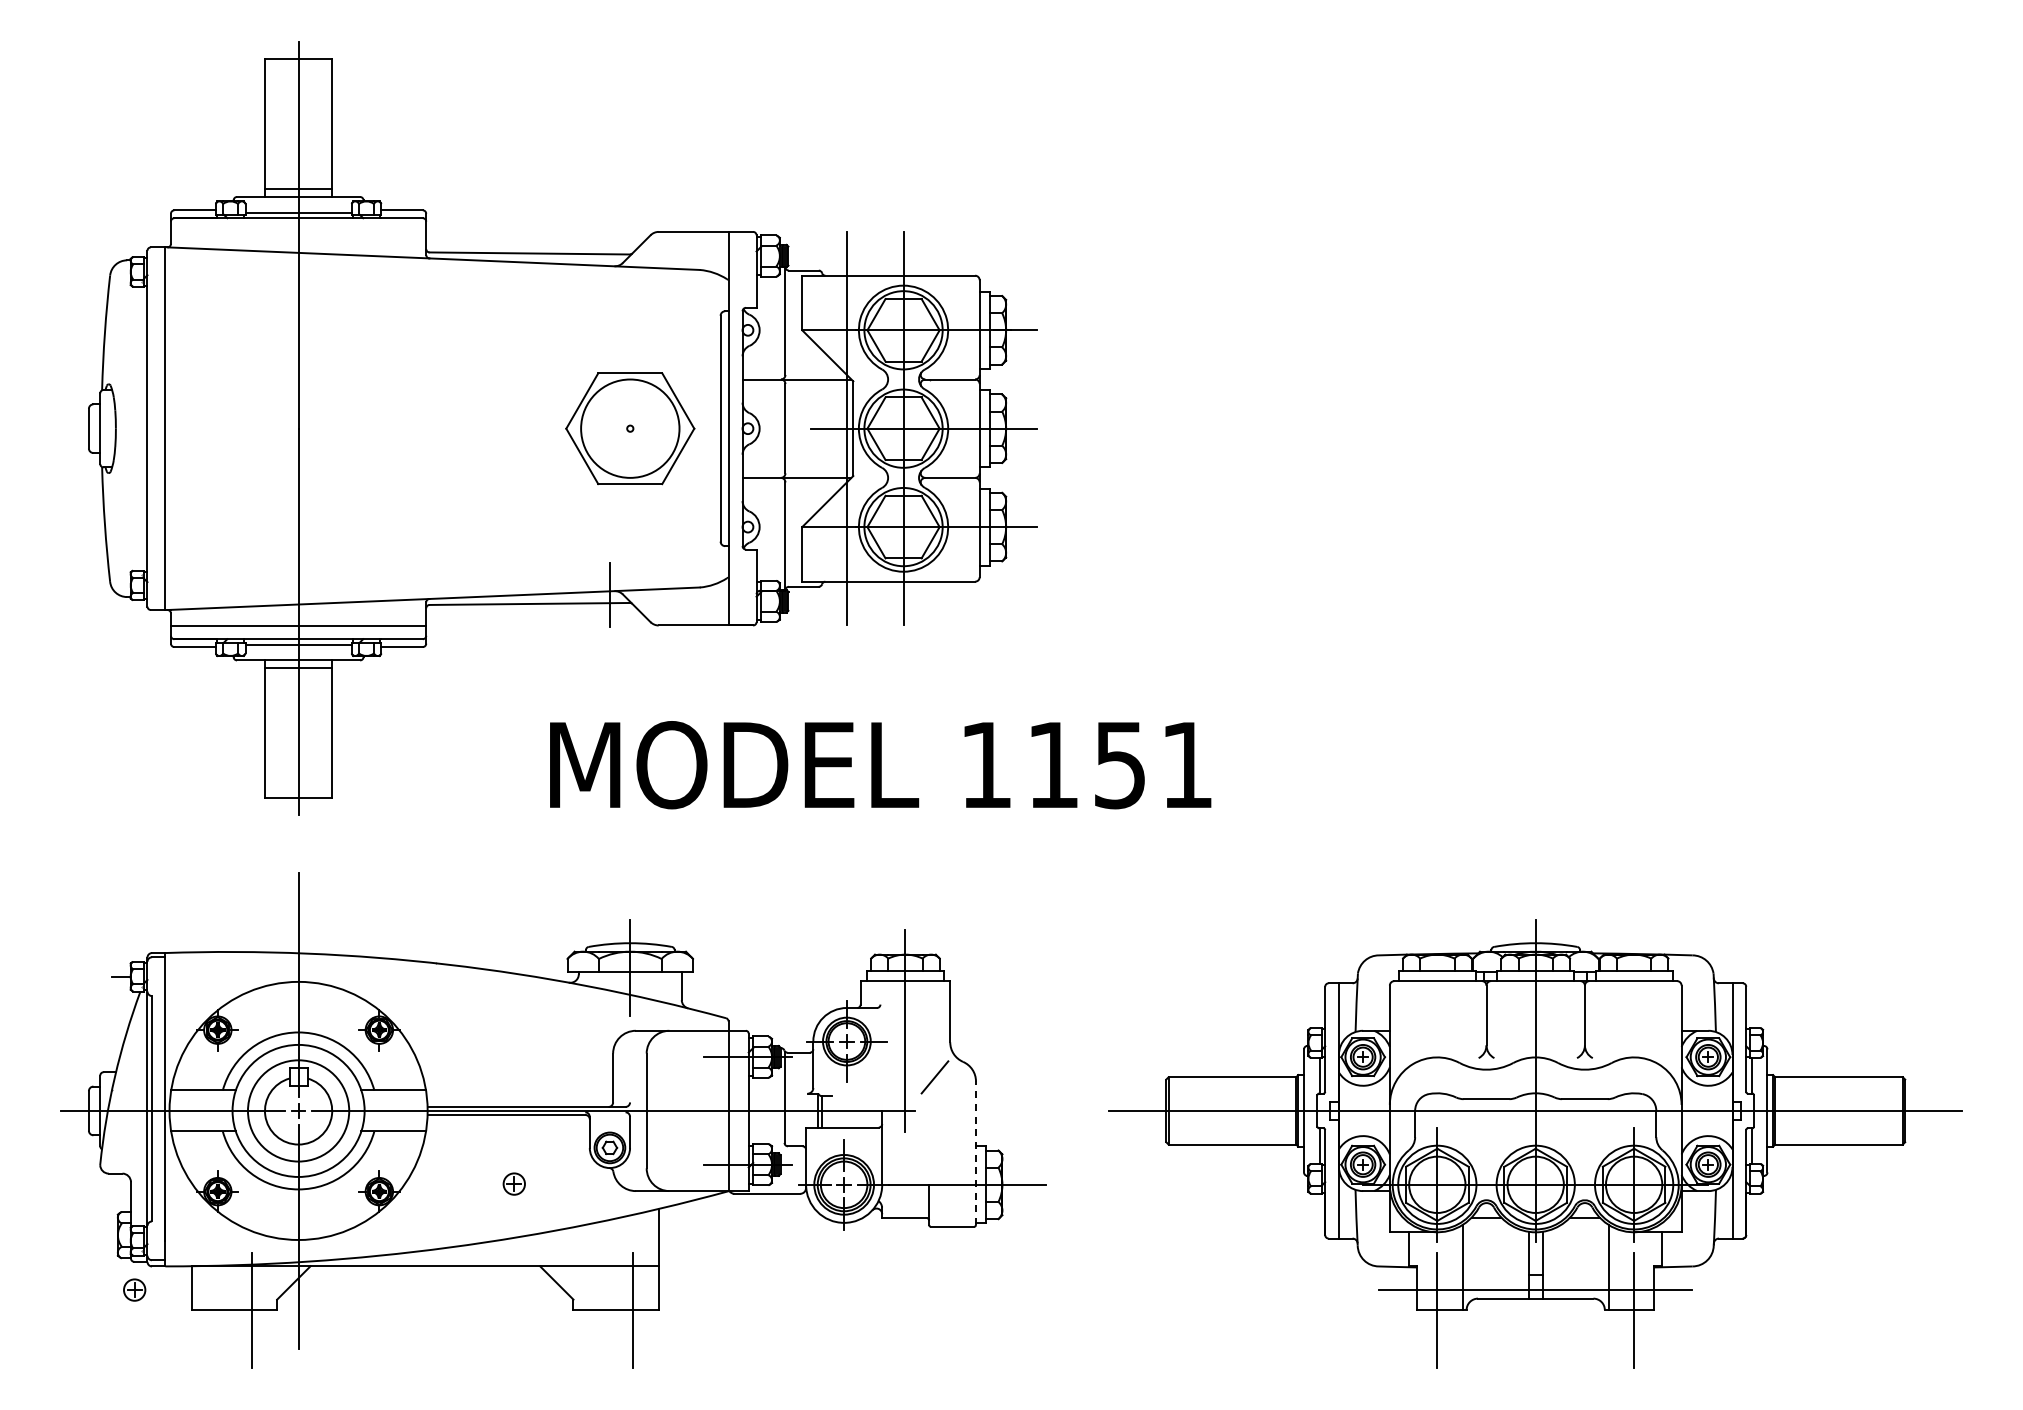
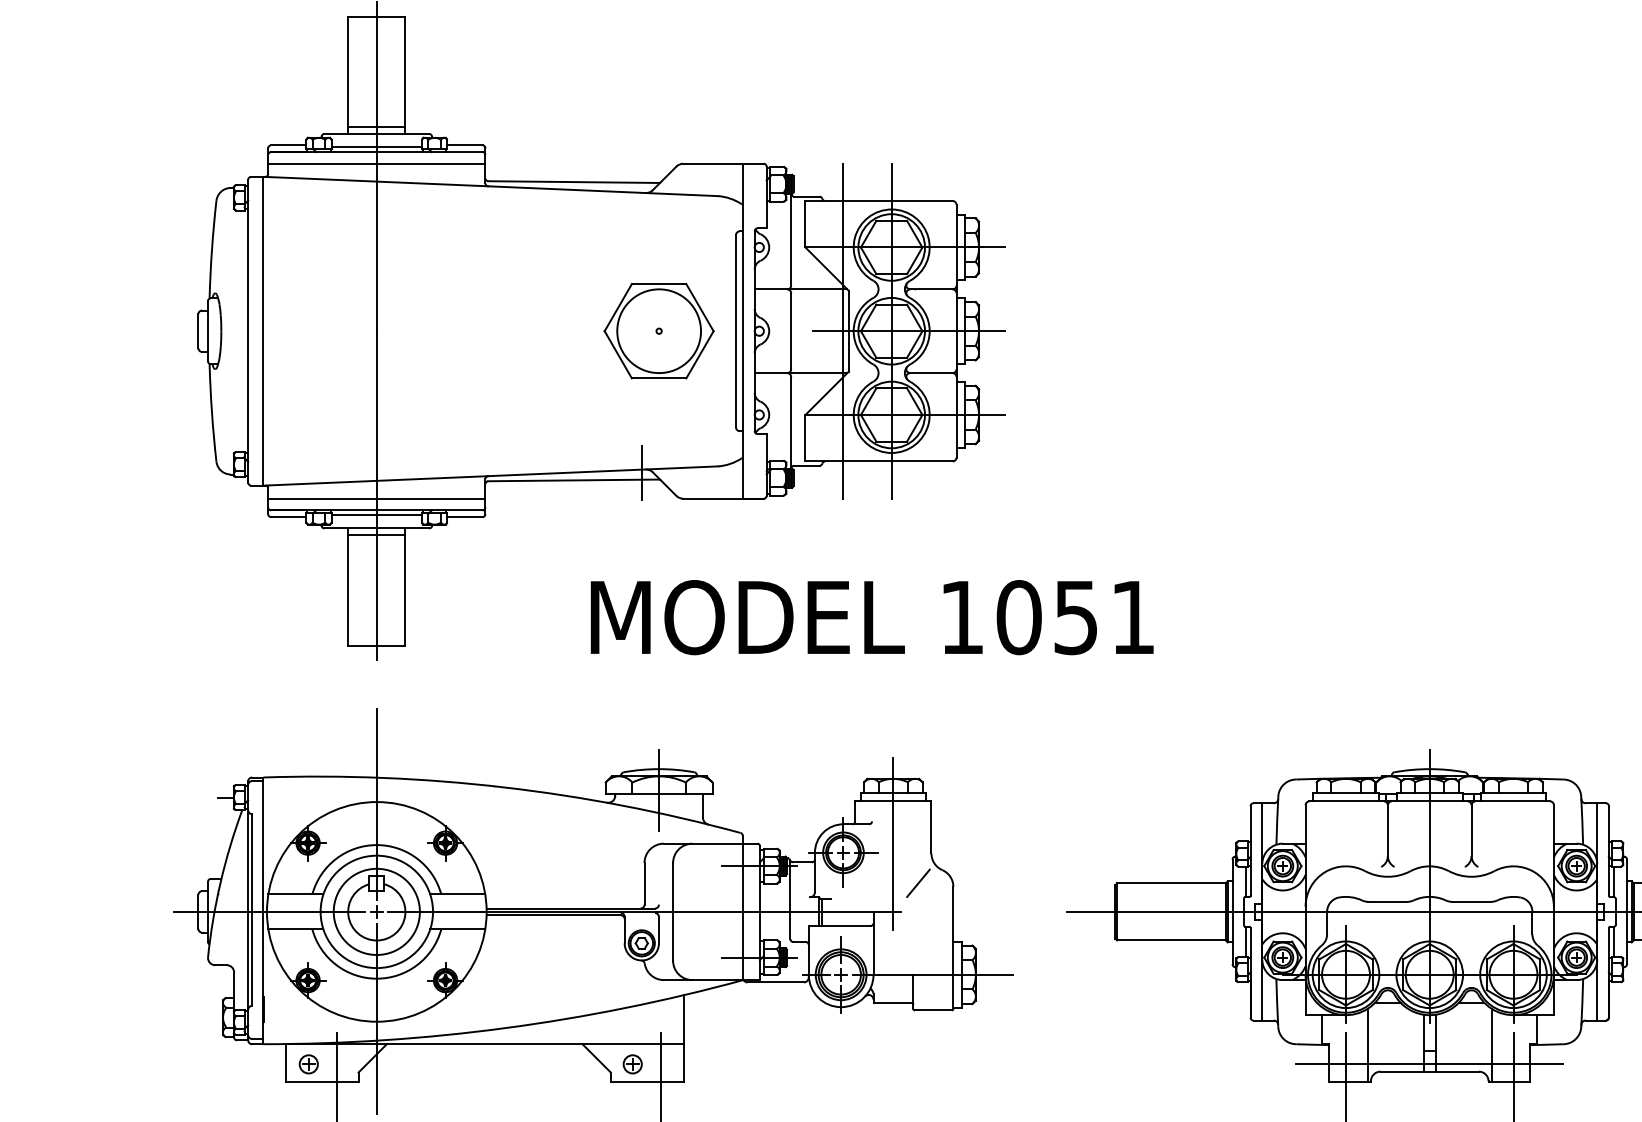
line: (298, 231) -> (376, 163), added
text: (1053, 765) -> (1019, 617), 1151 -> 1051
line: (976, 1153) -> (953, 948), dashed -> solid
part: (513, 1183) -> (632, 1063), moved
part: (134, 1289) -> (308, 1063), moved

